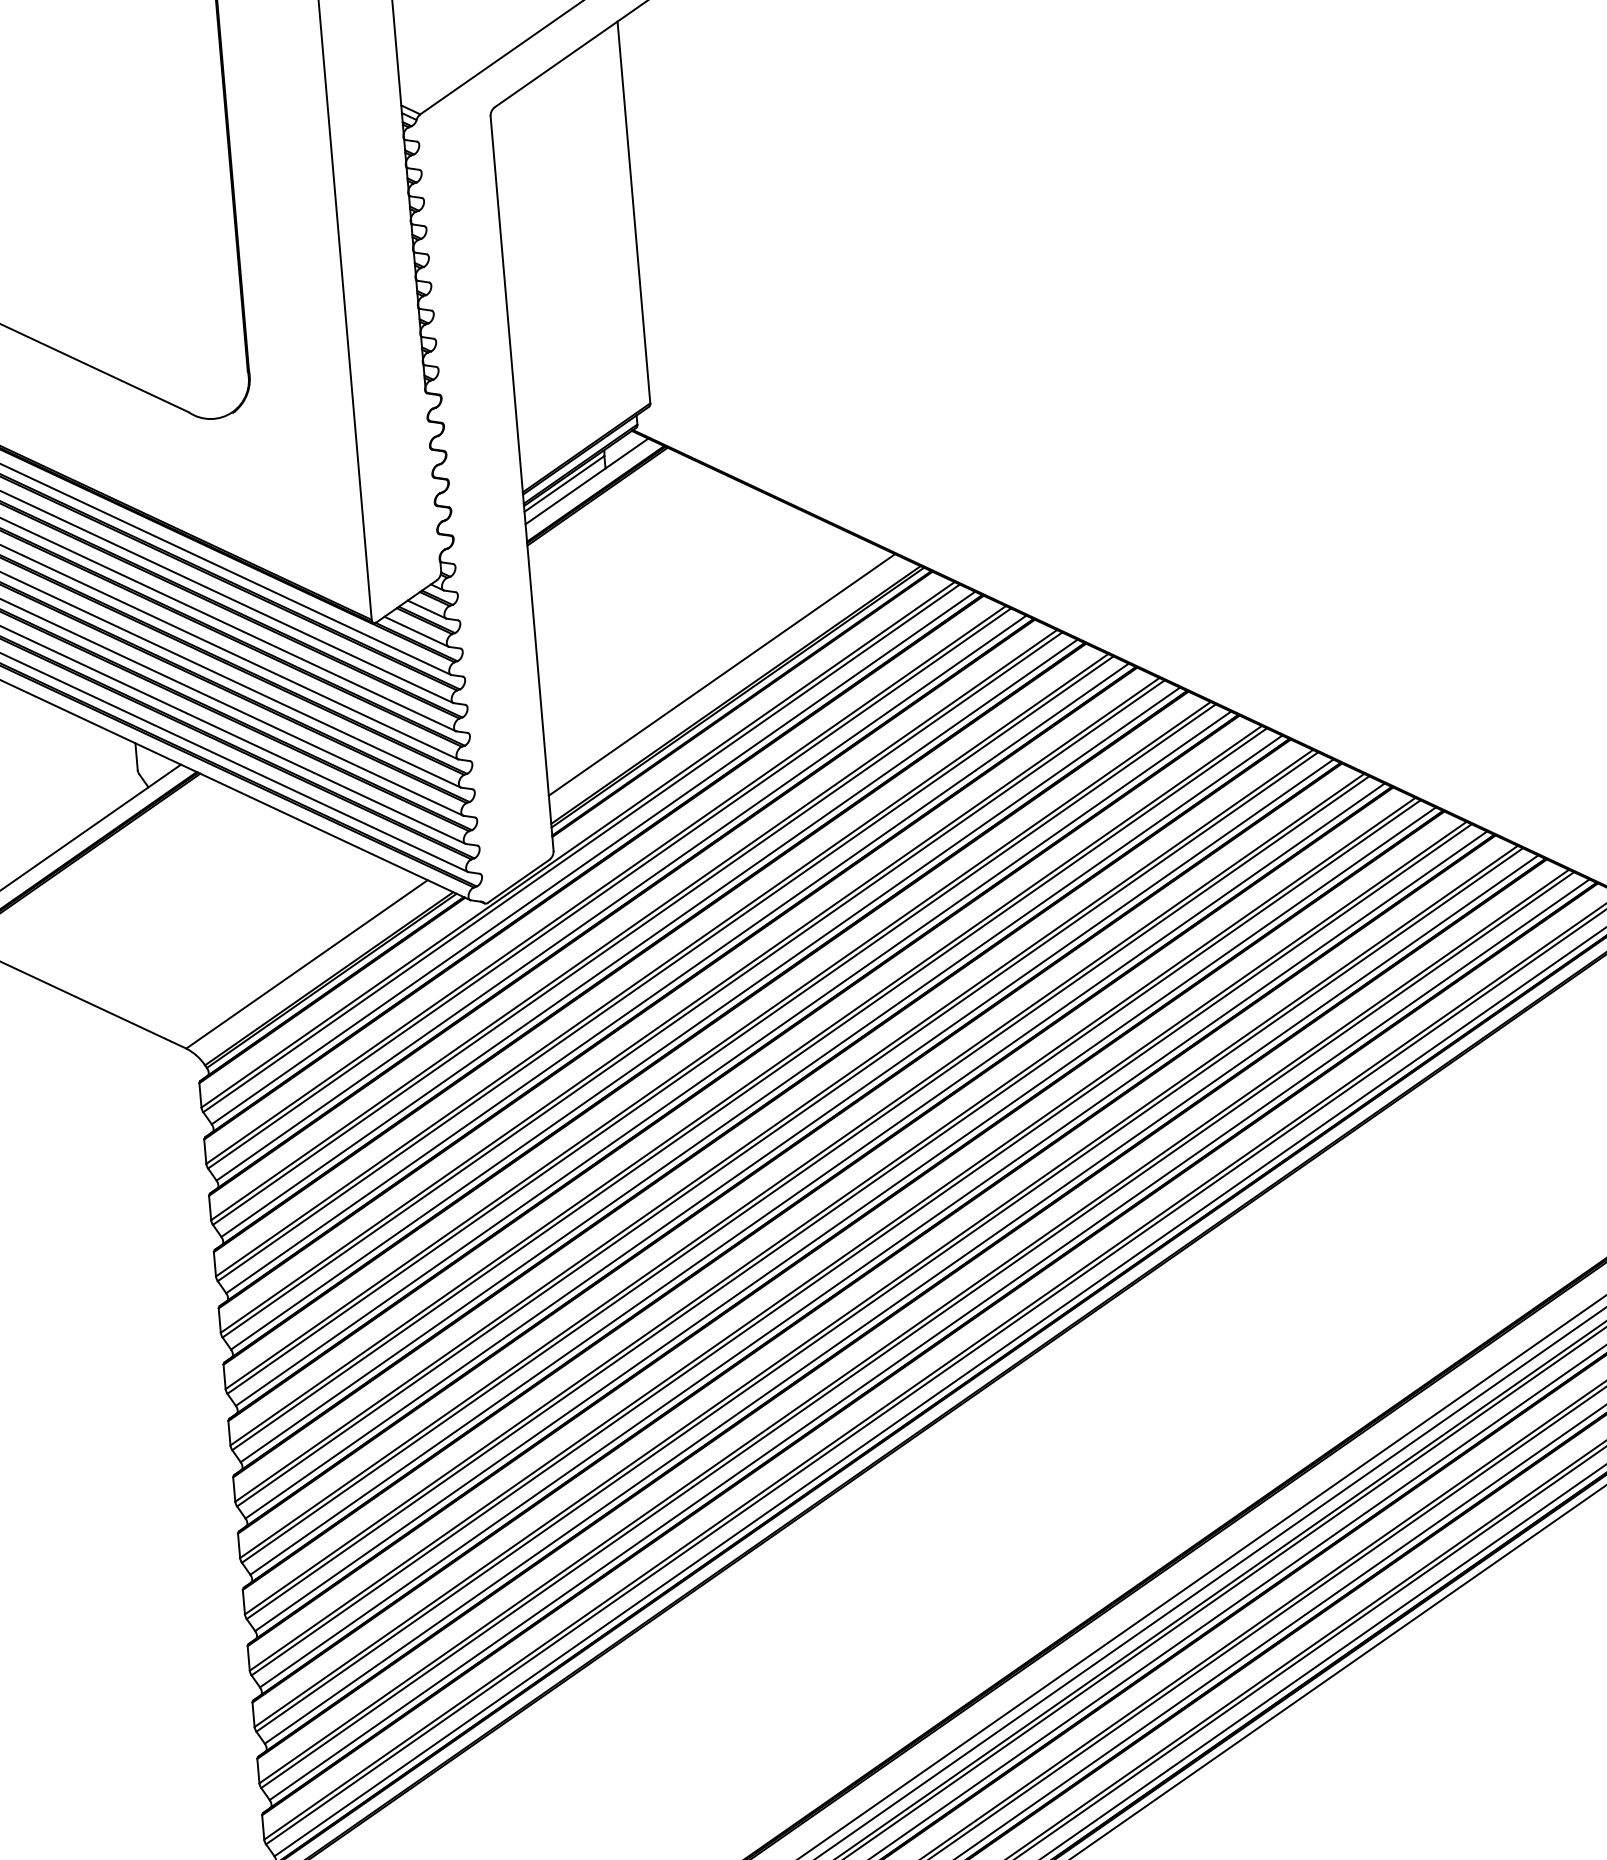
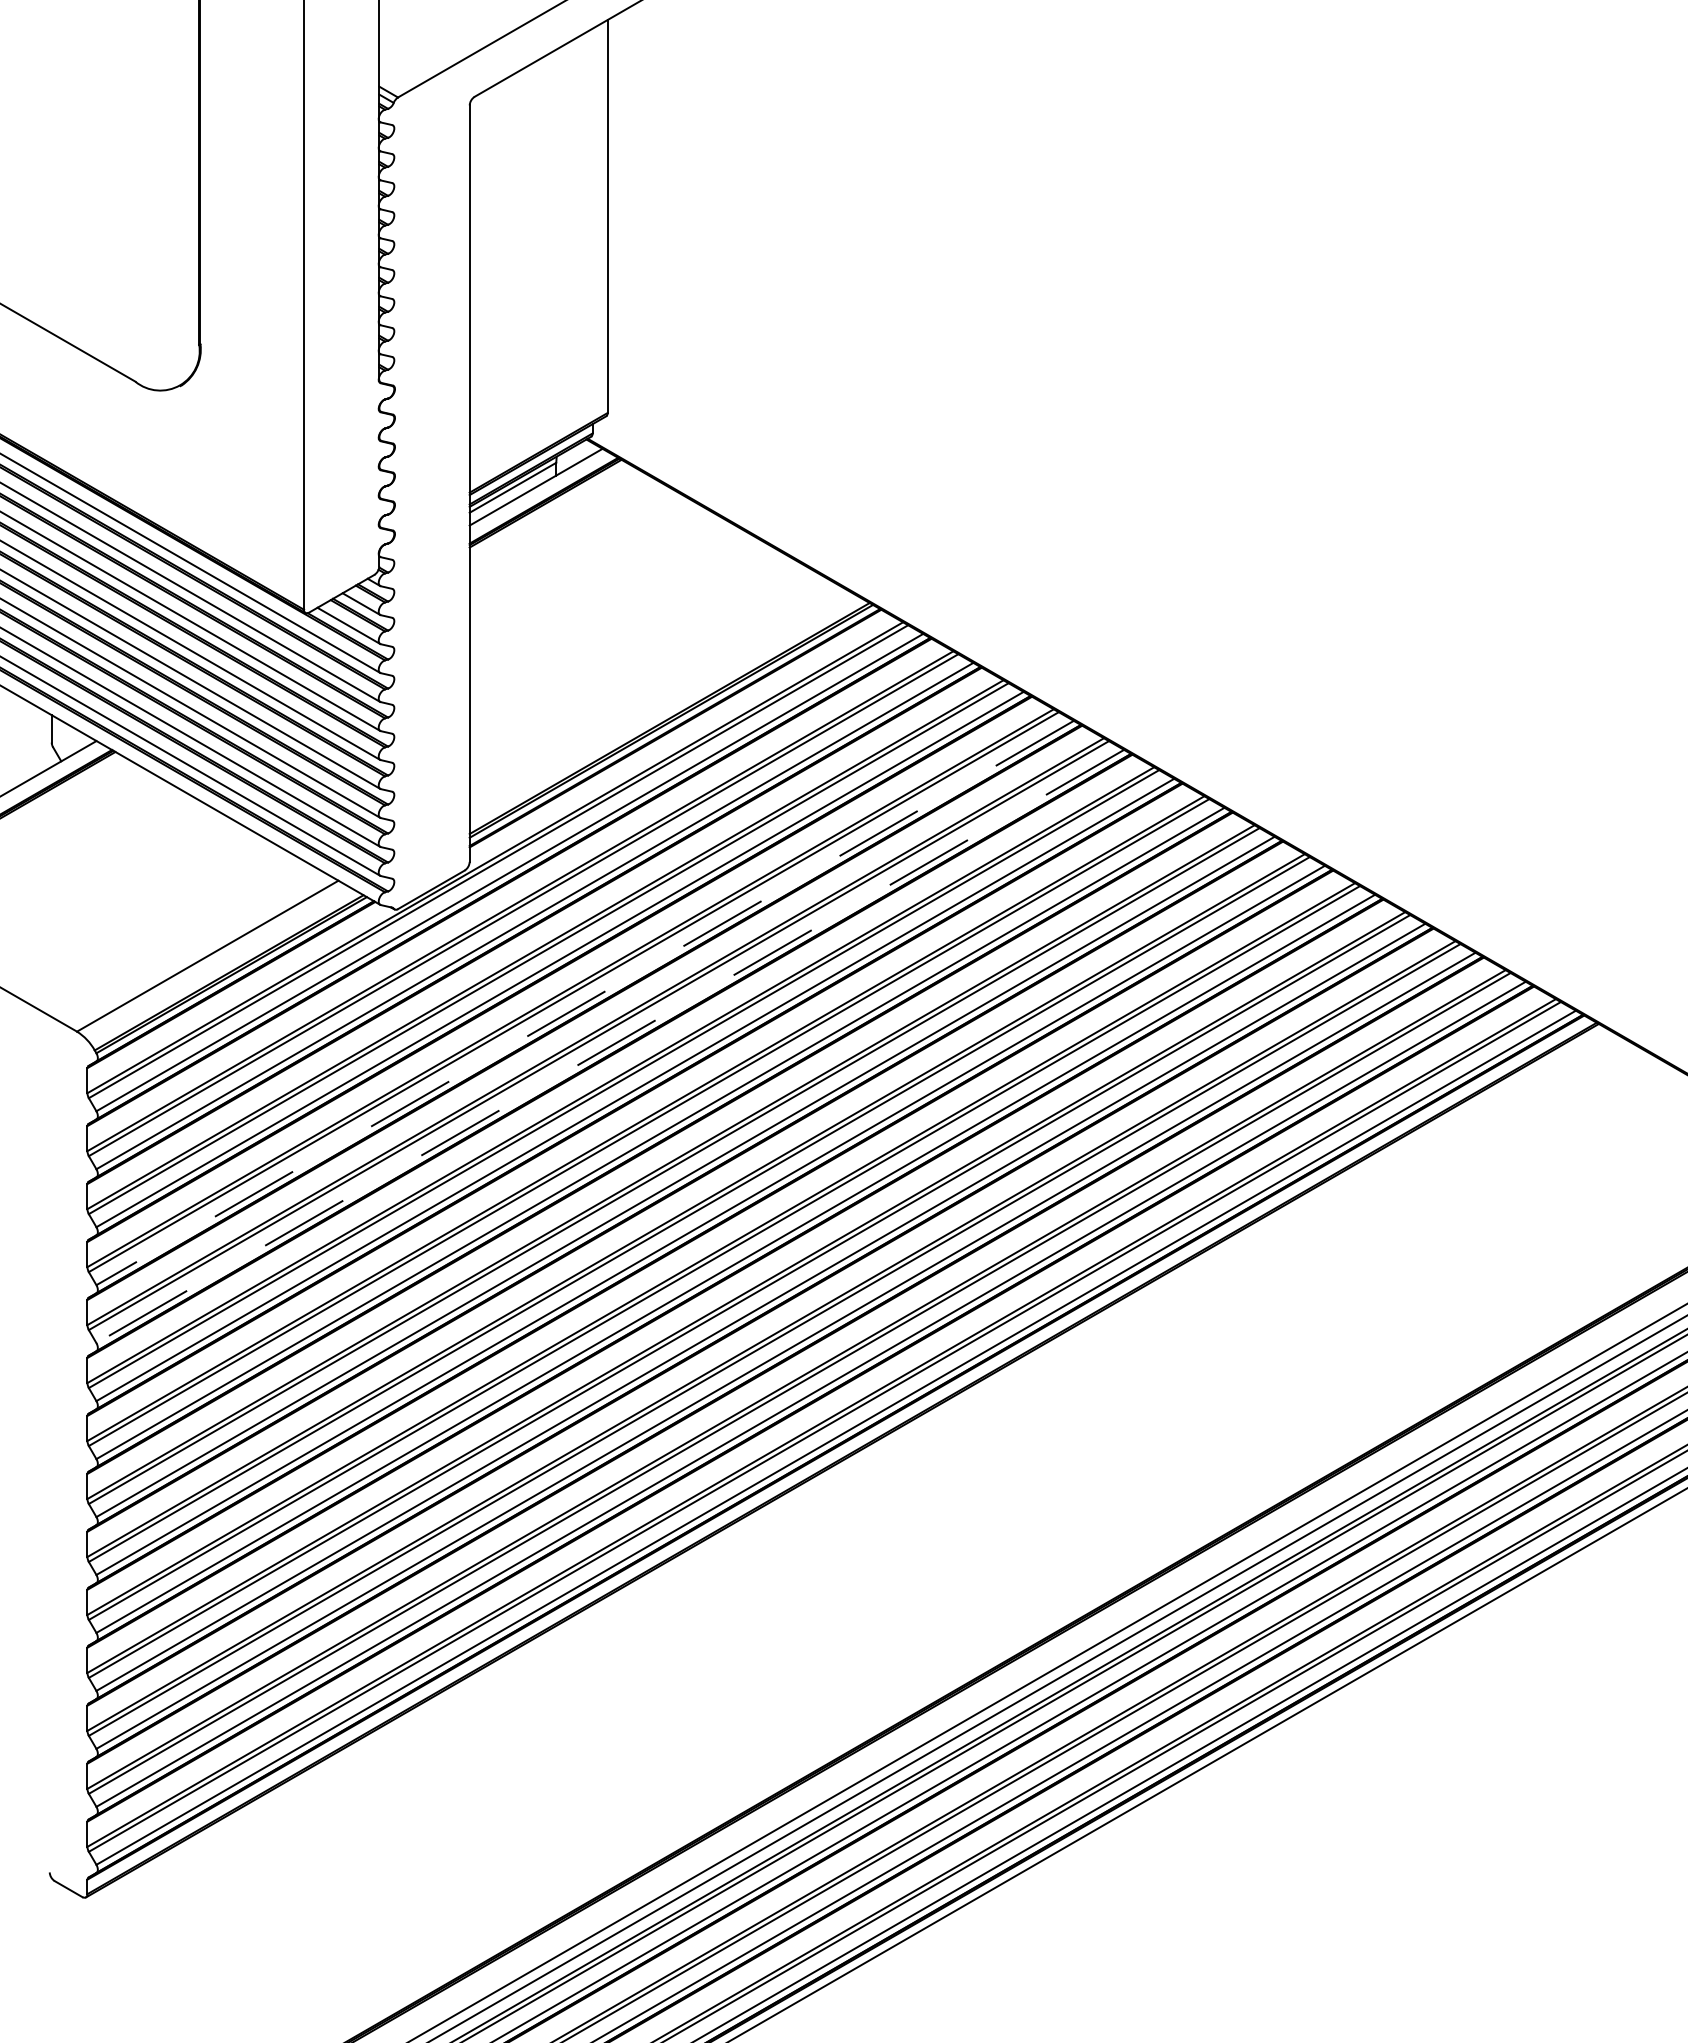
line: (721, 674) -> (656, 696), removed
line: (676, 978) -> (584, 1003), solid -> dashed
line: (704, 1018) -> (609, 1046), solid -> dashed

